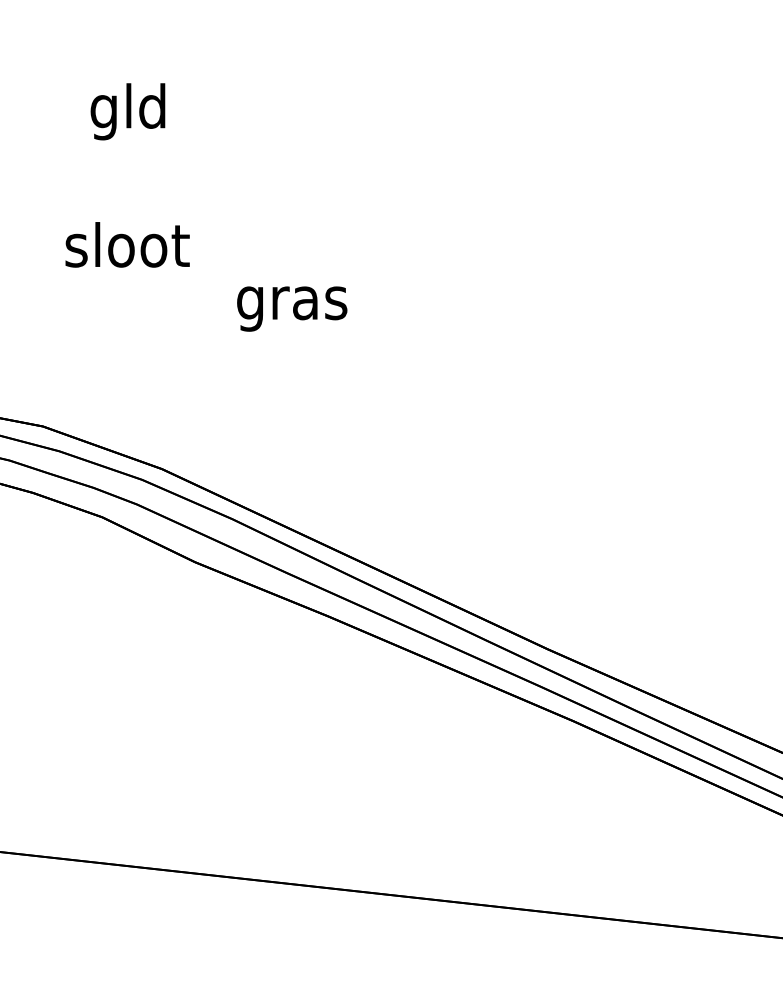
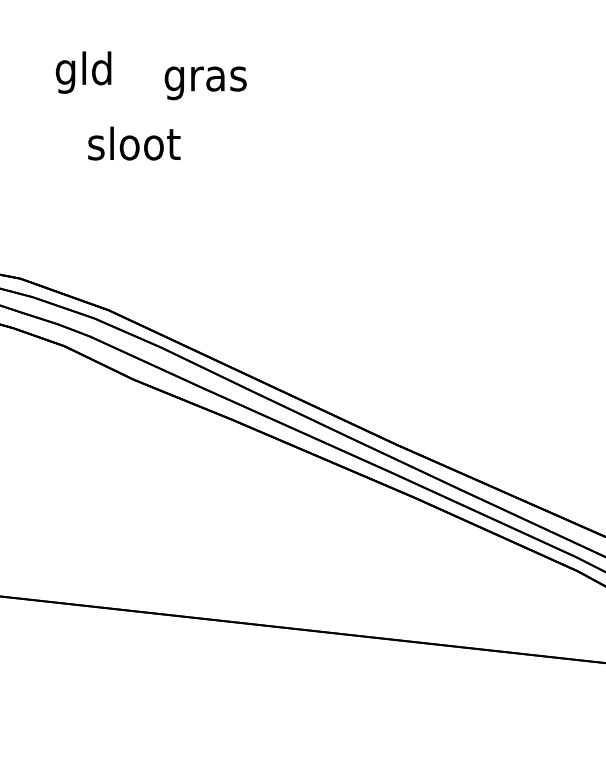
text: (127, 111) -> (83, 72), moved
text: (127, 244) -> (134, 143), moved
text: (291, 309) -> (205, 83), moved

